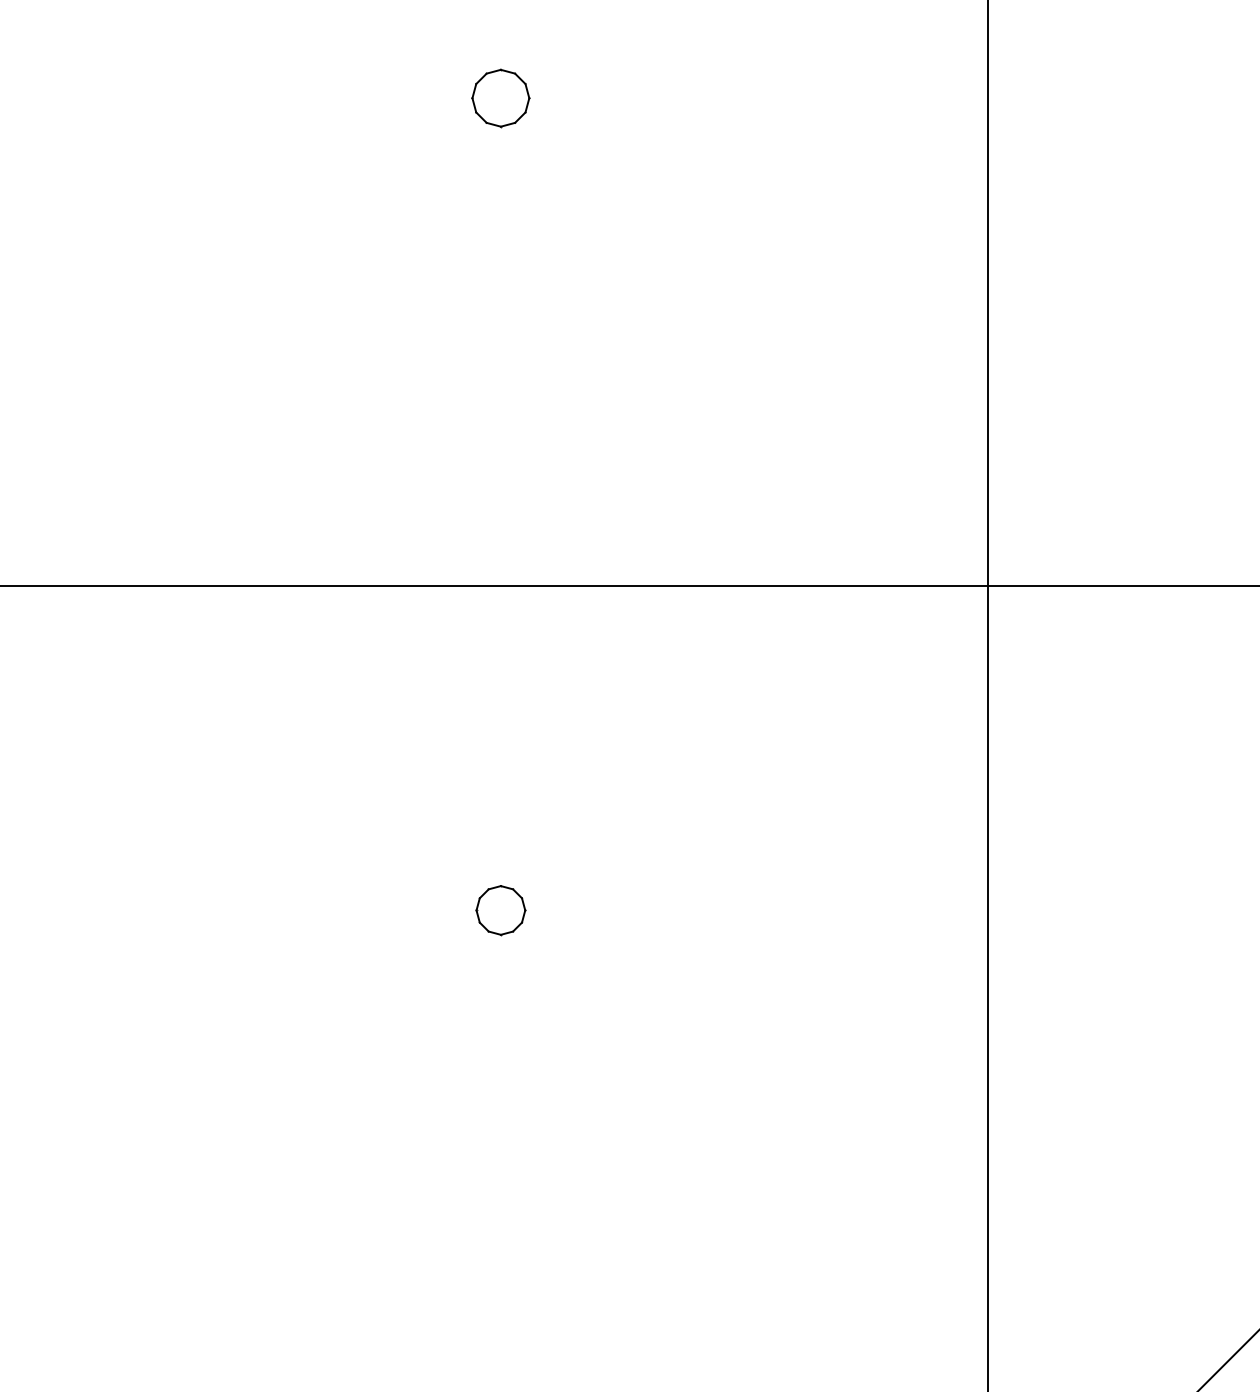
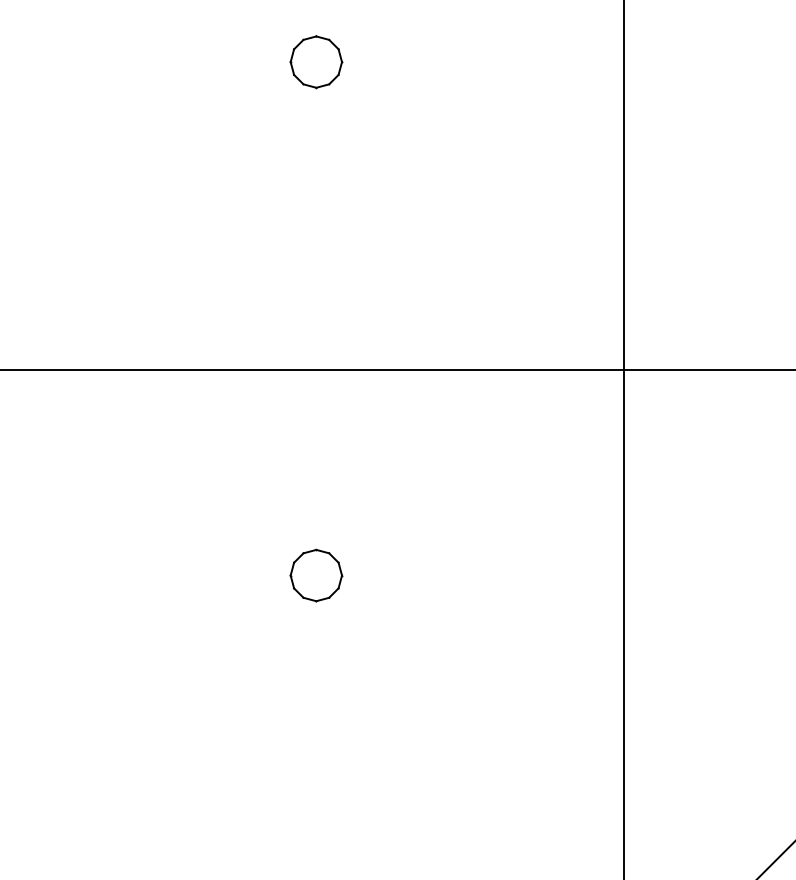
part: (501, 98) -> (316, 62), size x1.43
part: (501, 910) -> (316, 575), size x1.67

